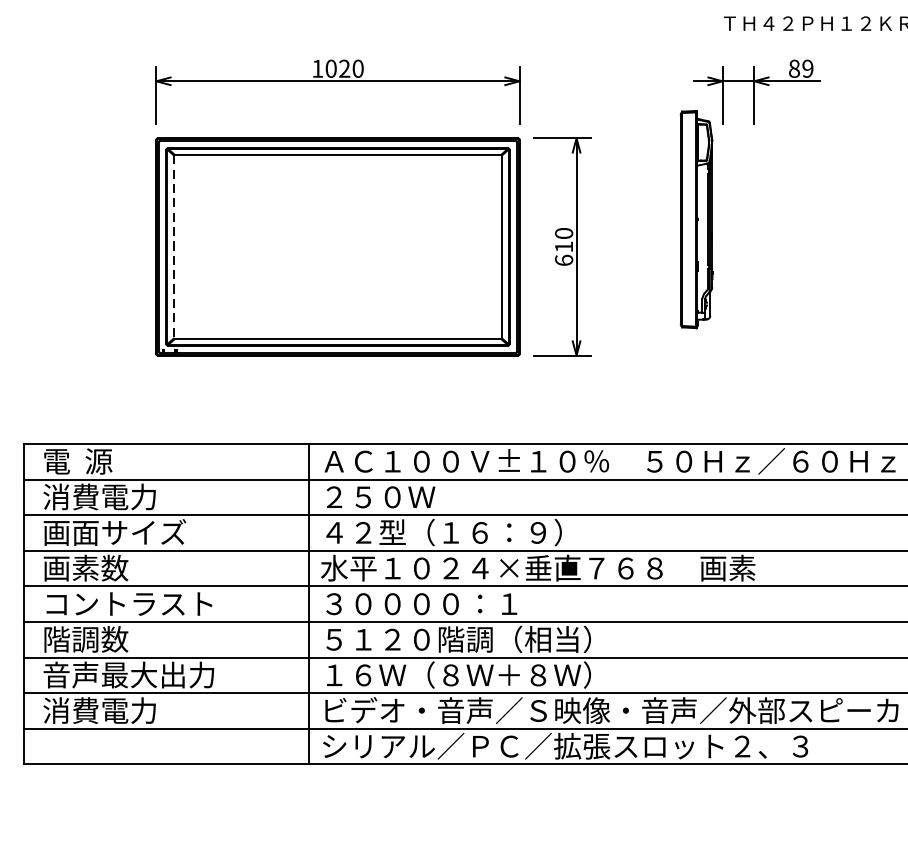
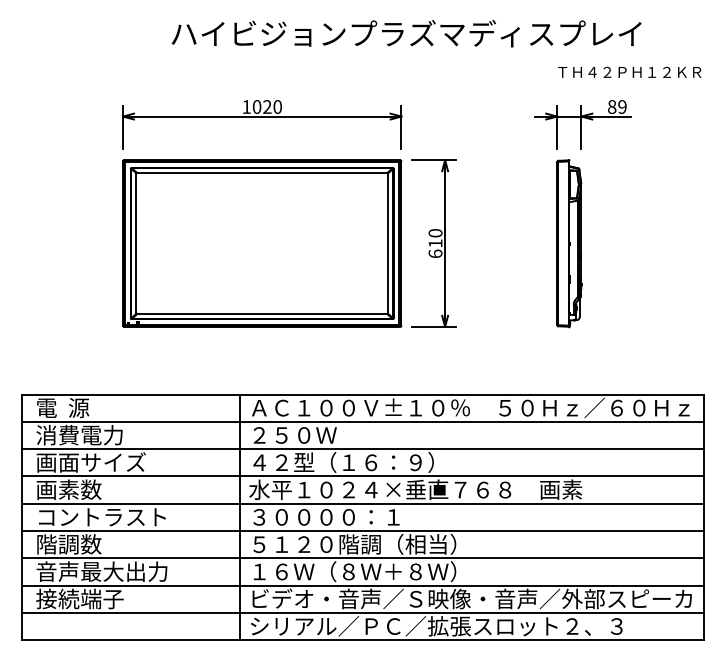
part: (697, 219) -> (569, 243), moved
line: (173, 248) -> (136, 244), dashed -> solid
text: (99, 710) -> (79, 598), 消費電力 -> 接続端子

